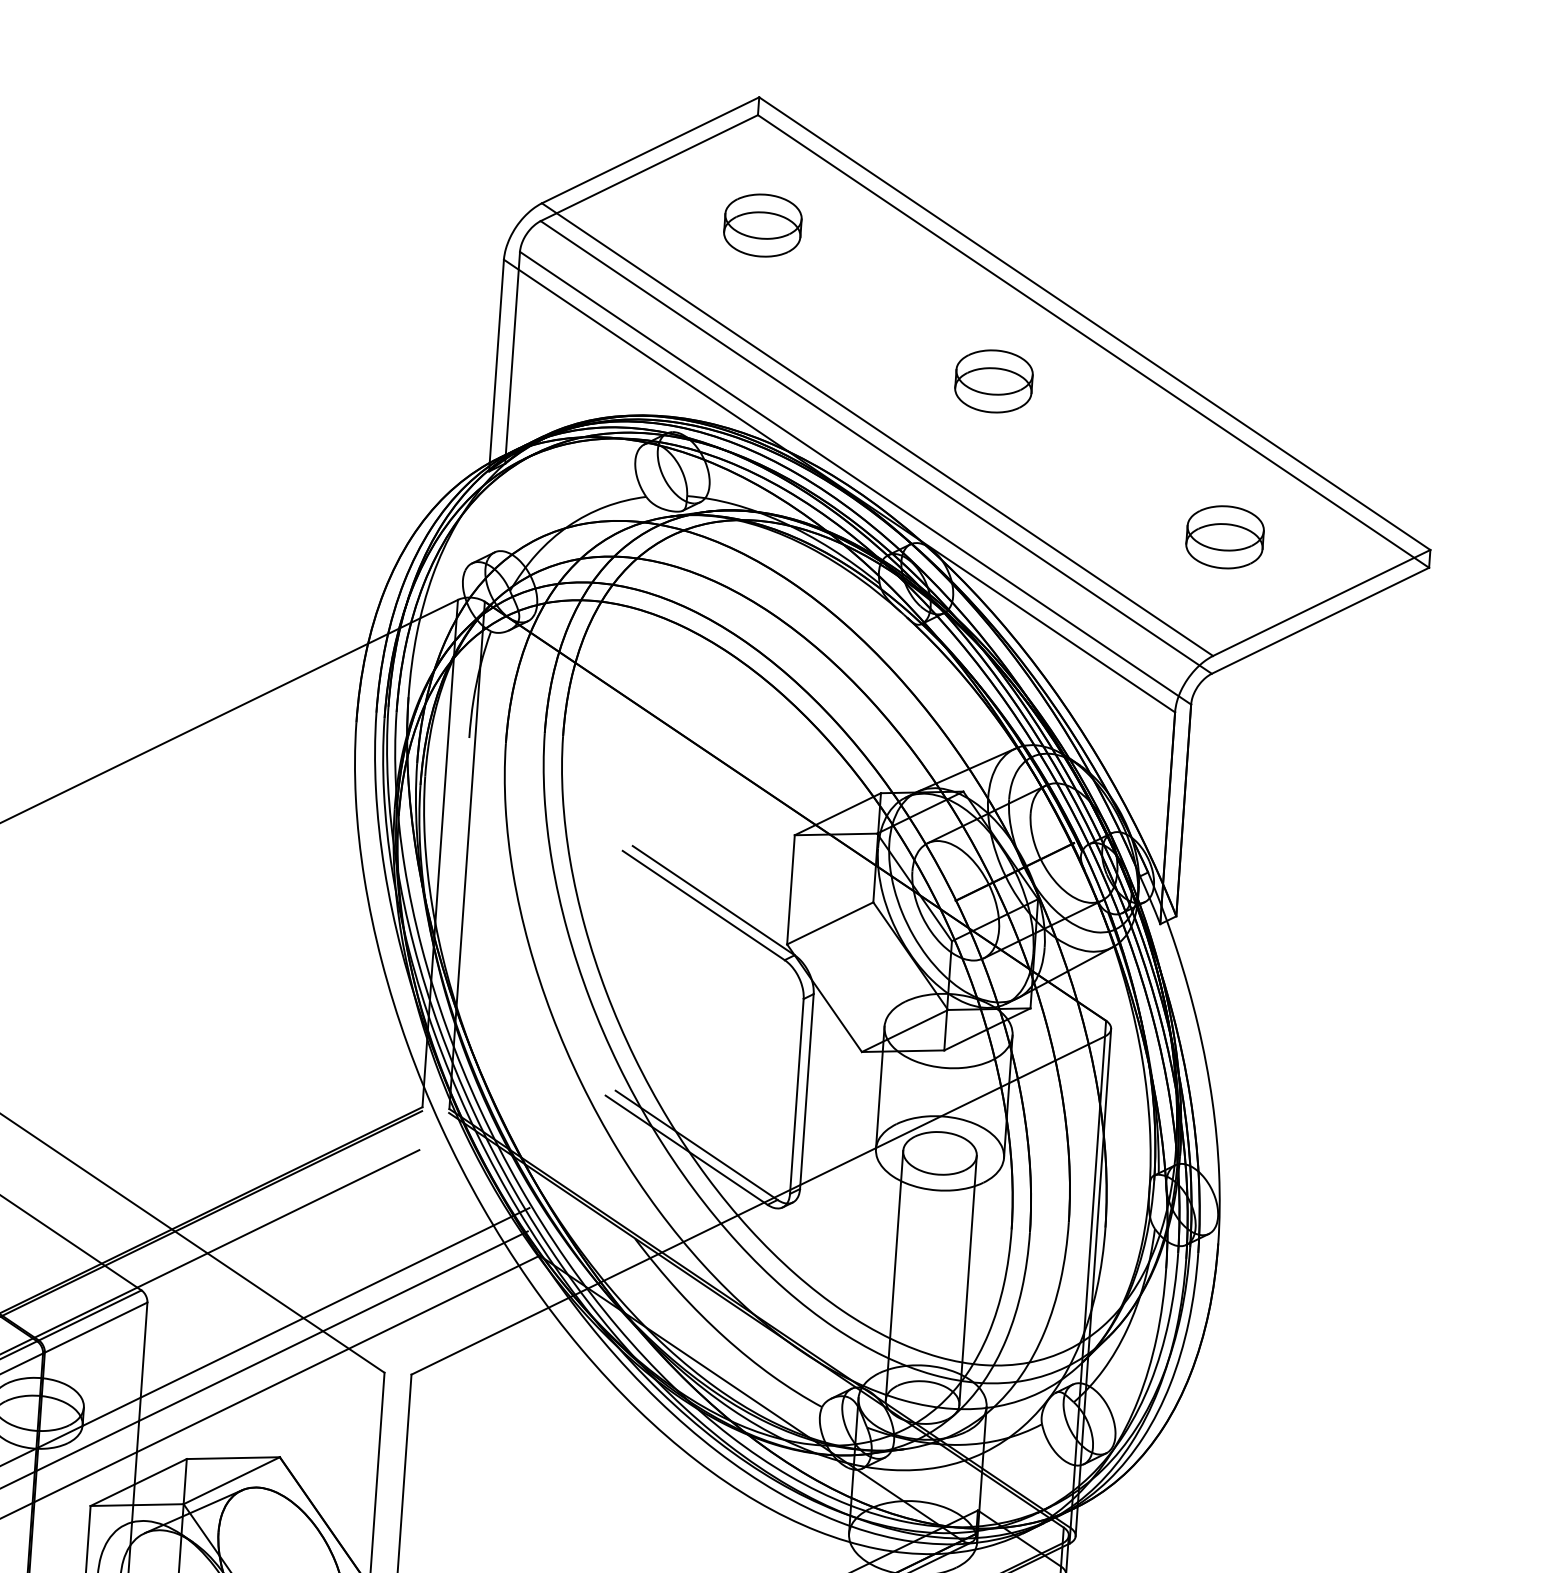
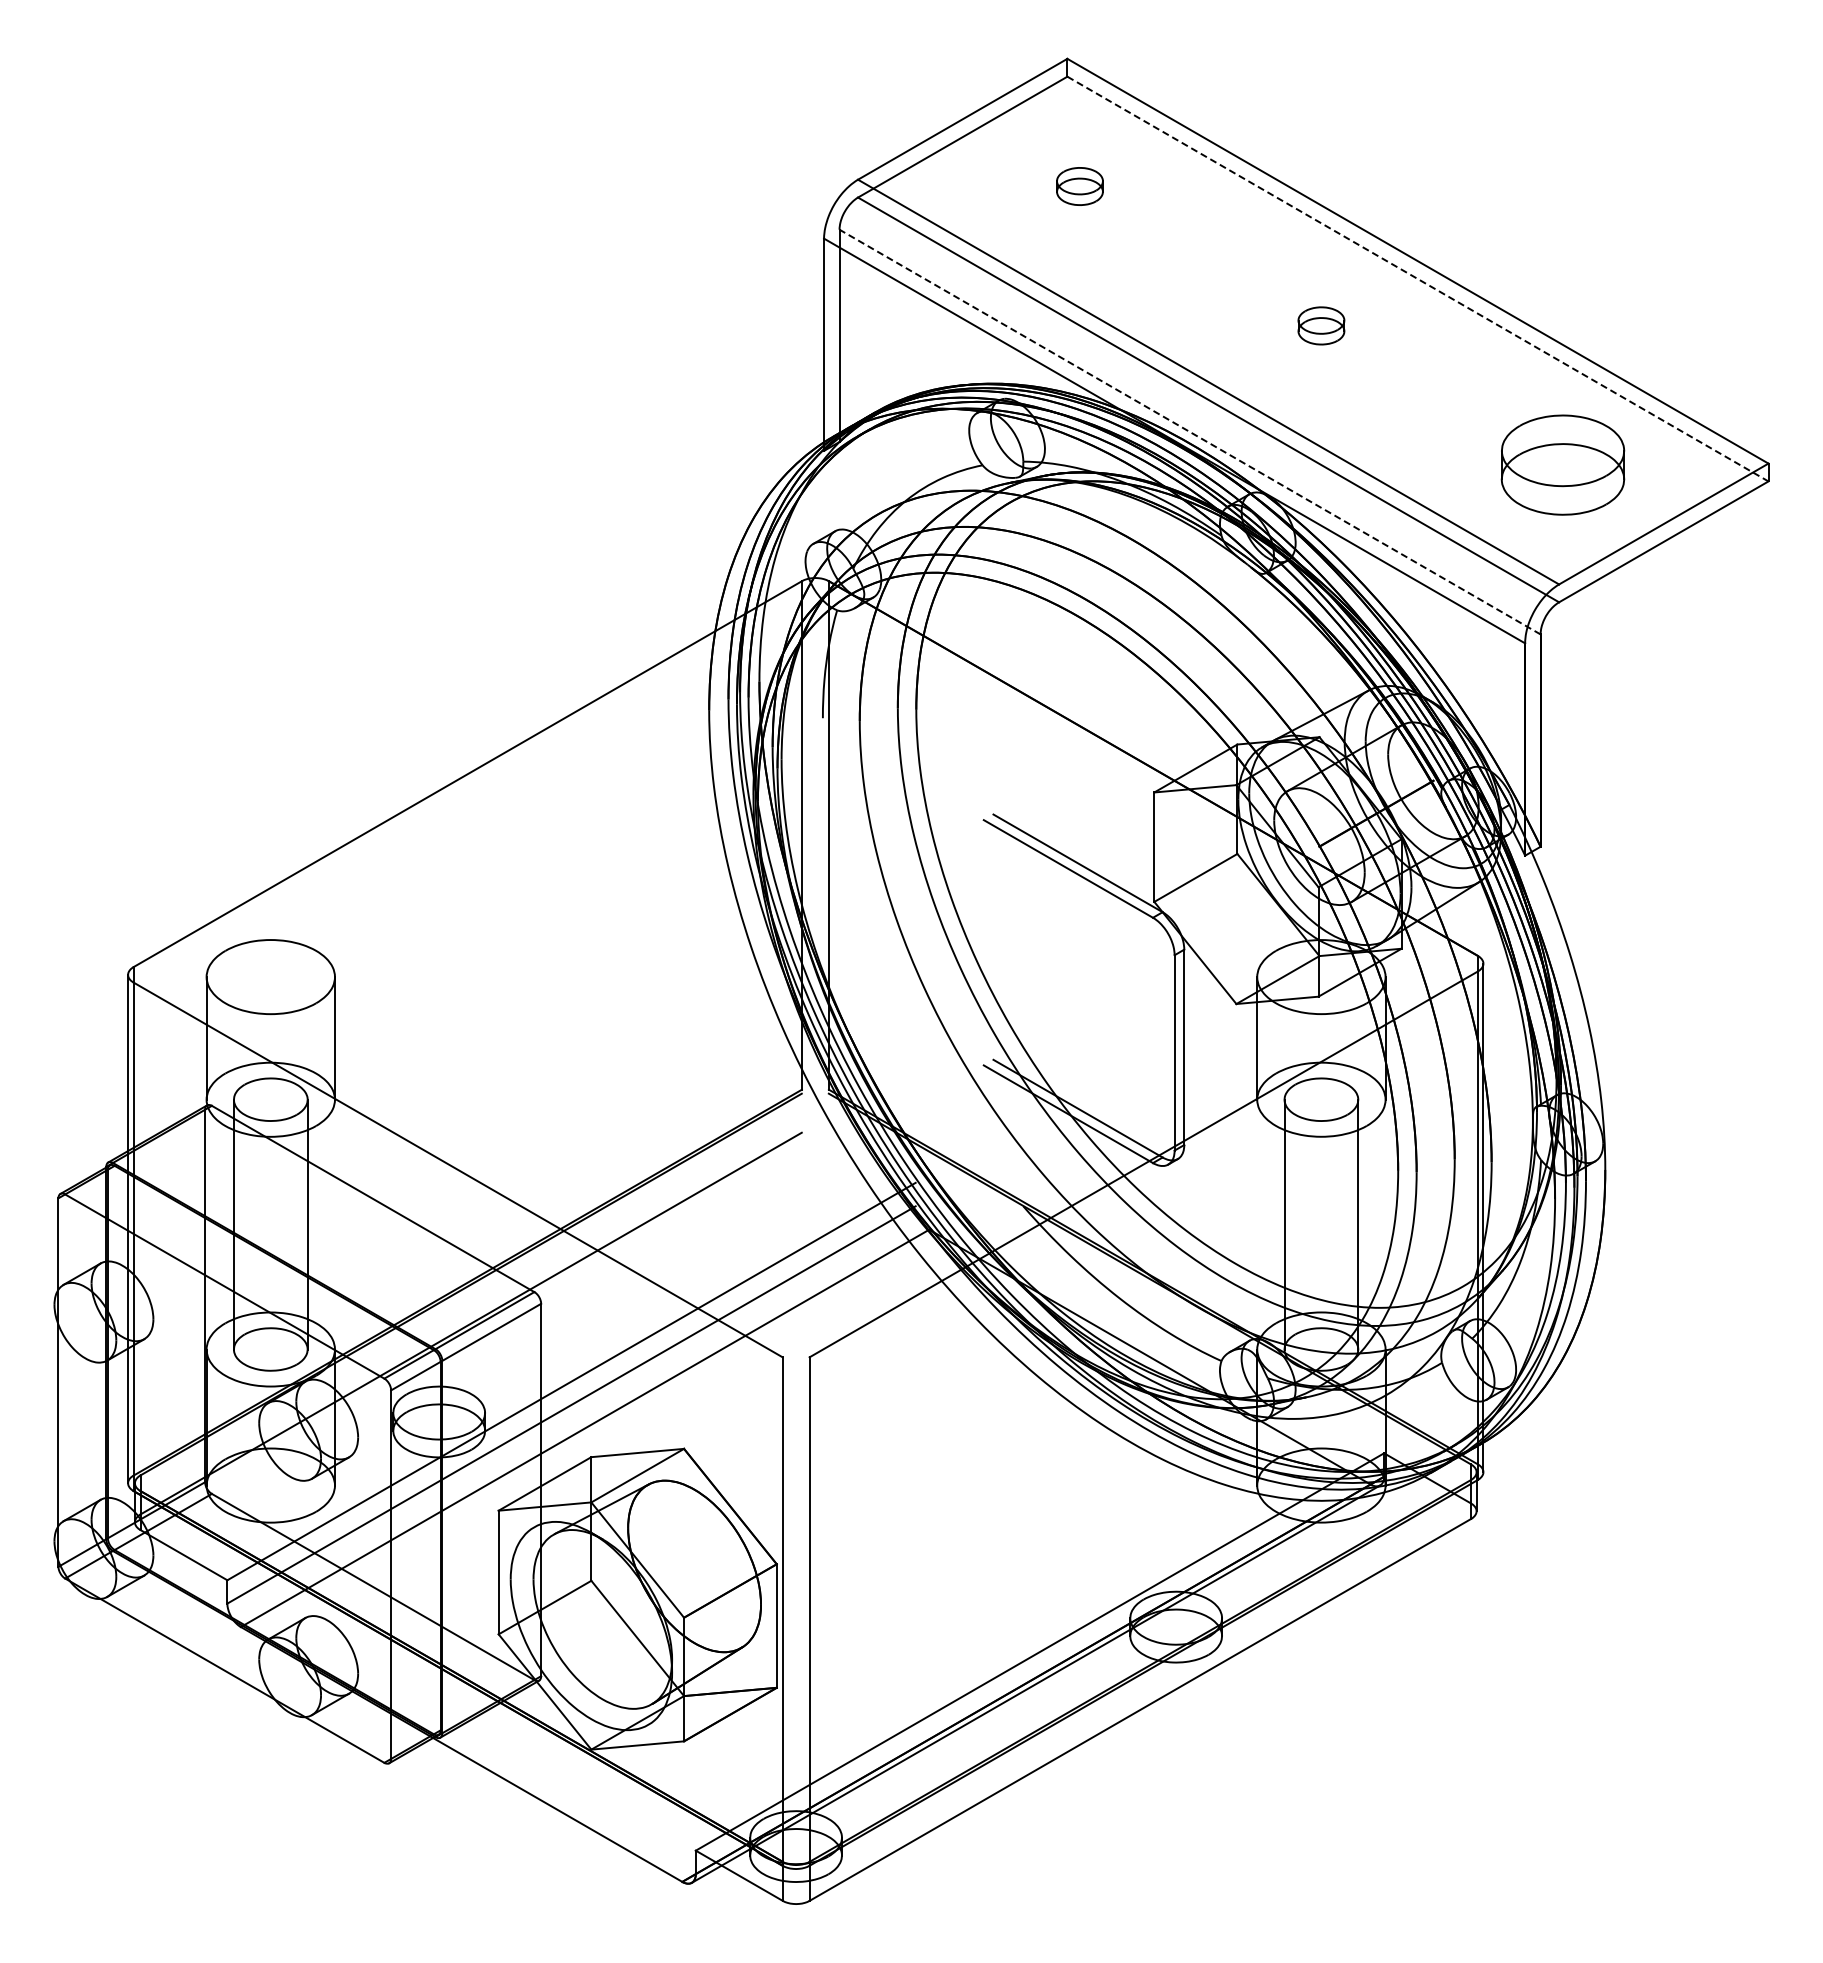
part: (762, 225) -> (1079, 186), size x0.6
line: (1093, 341) -> (1417, 279), solid -> dashed
part: (994, 381) -> (1321, 325), size x0.6
line: (855, 478) -> (1190, 432), solid -> dashed
part: (1224, 537) -> (1562, 465), size x1.6

